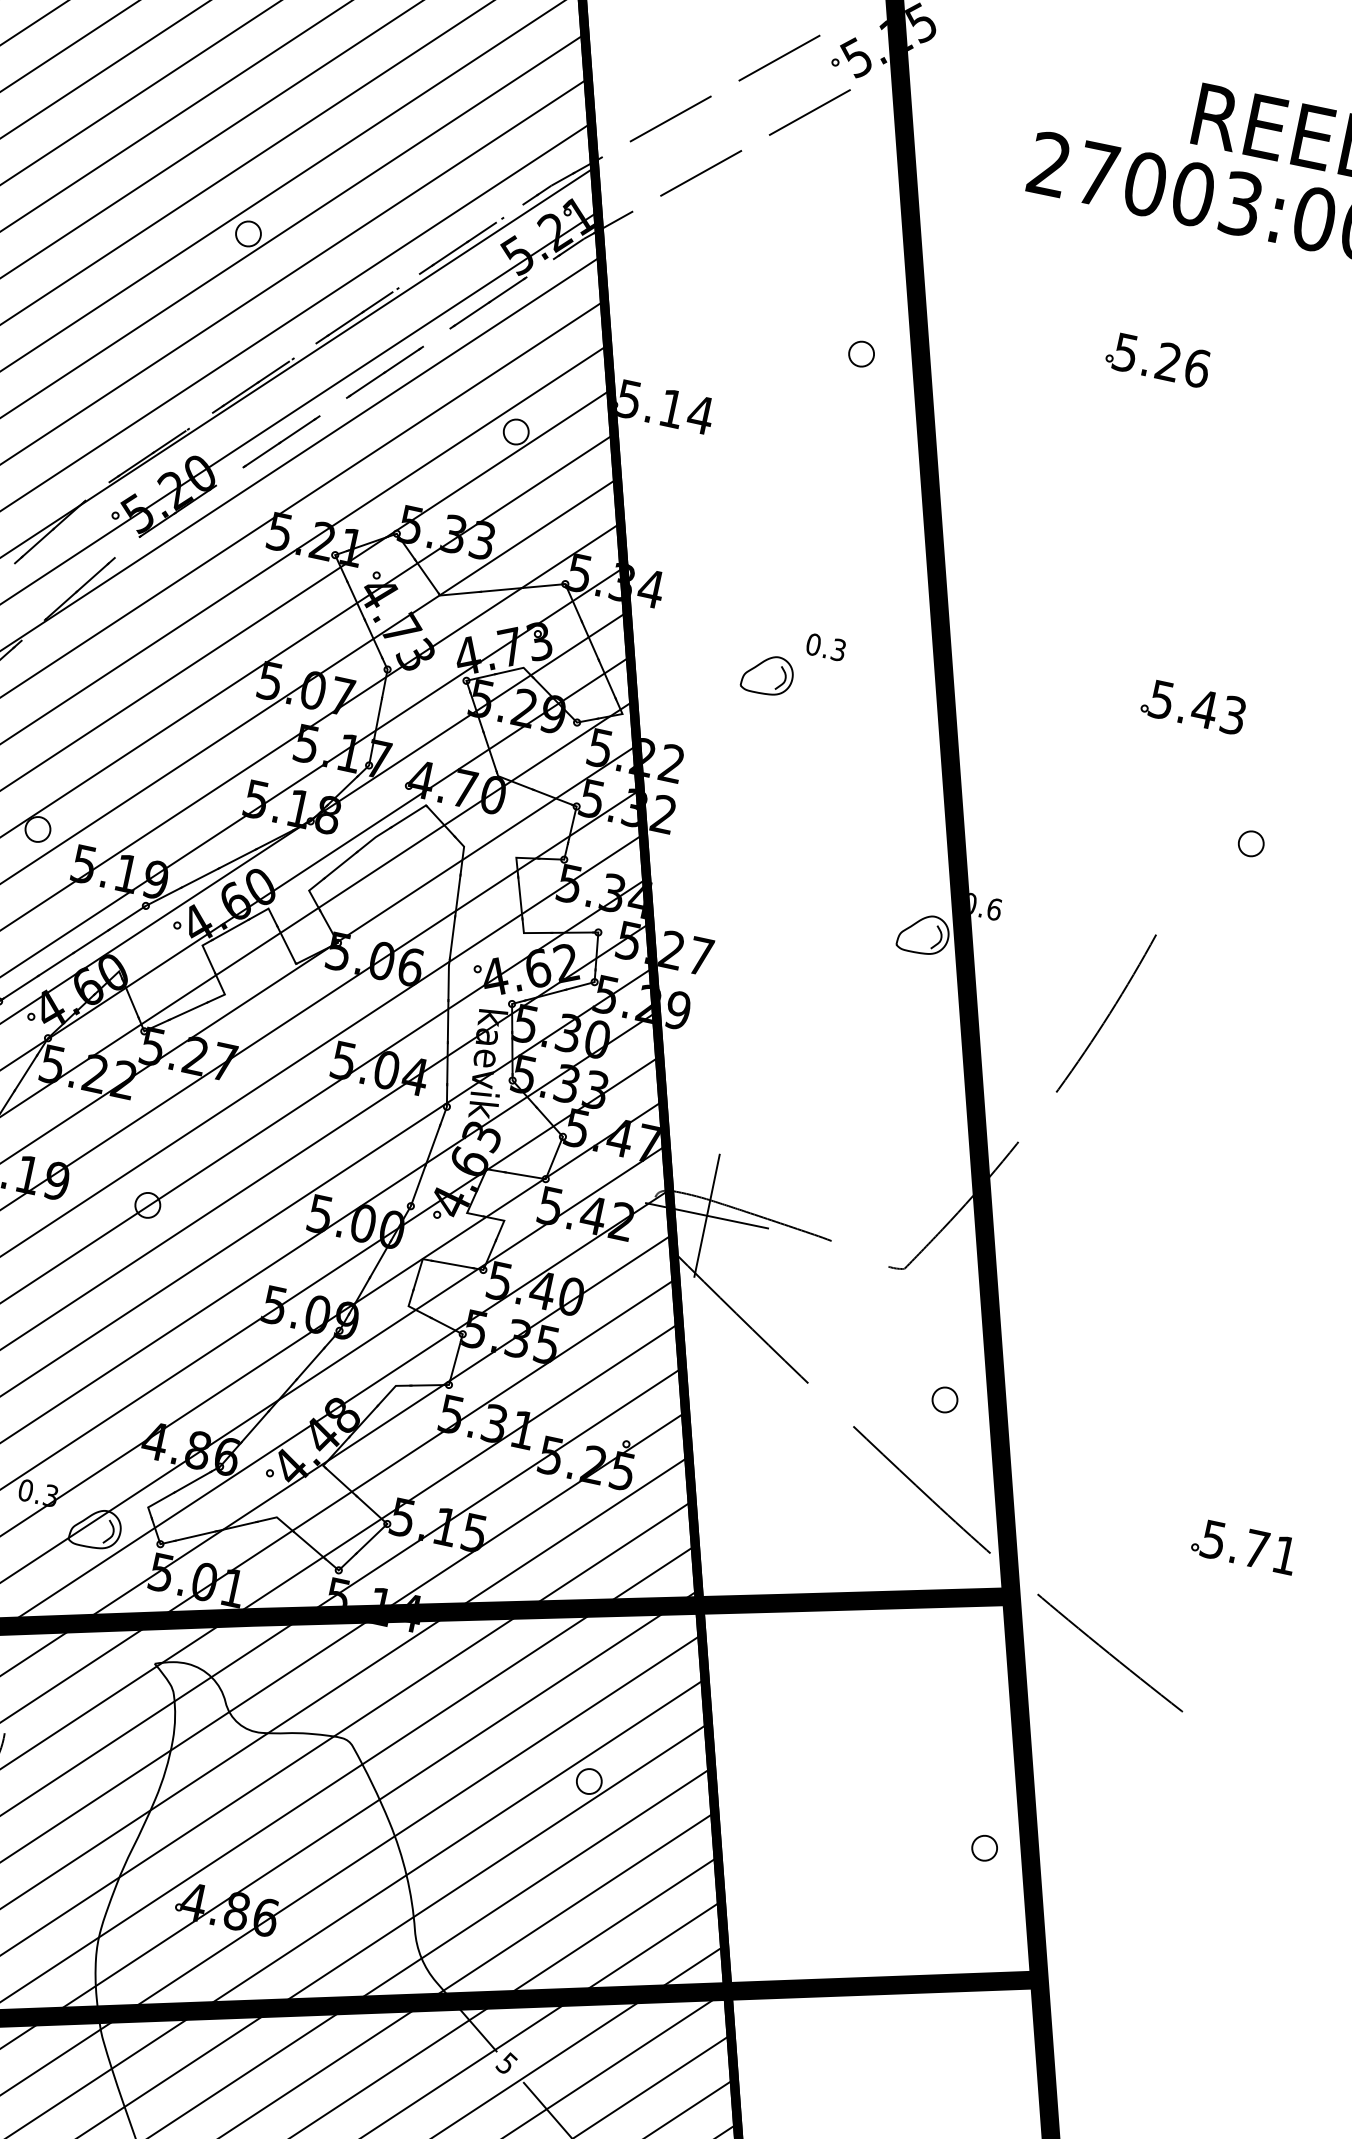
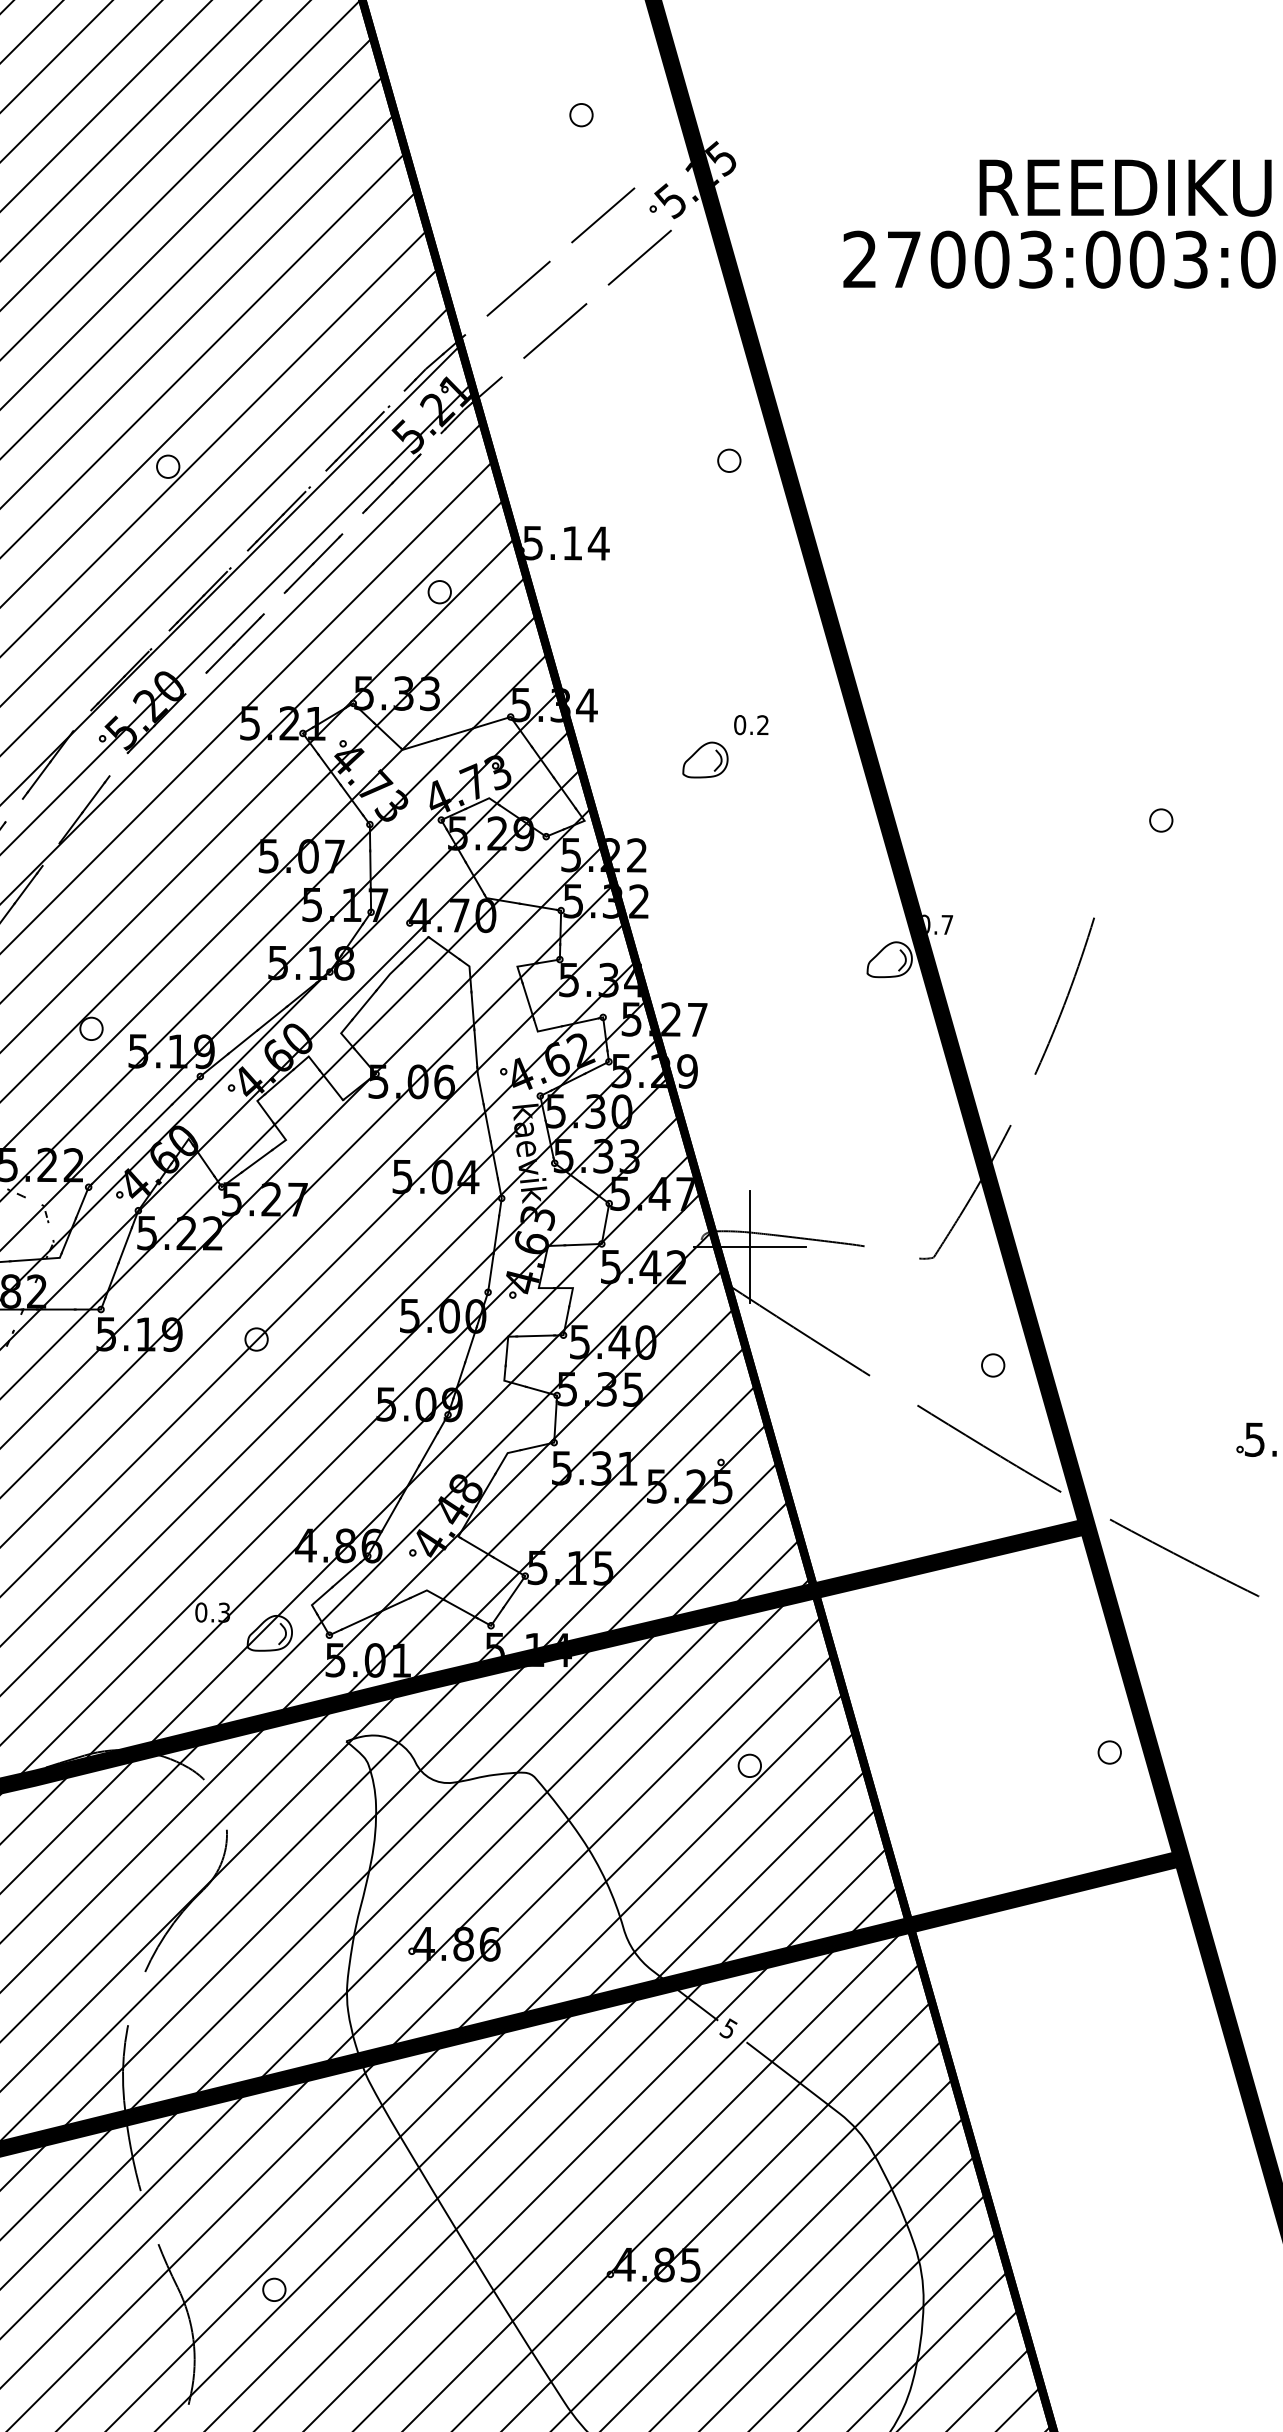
part: (1163, 367) -> (997, 417), removed
text: (837, 650) -> (762, 725), 0.3 -> 0.2
part: (1193, 706) -> (1085, 710), removed
text: (994, 908) -> (947, 924), 0.6 -> 0.7

